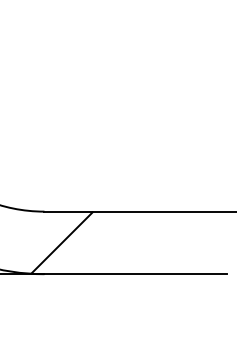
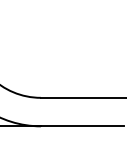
hatch: (61, 241) -> (48, 111), removed

